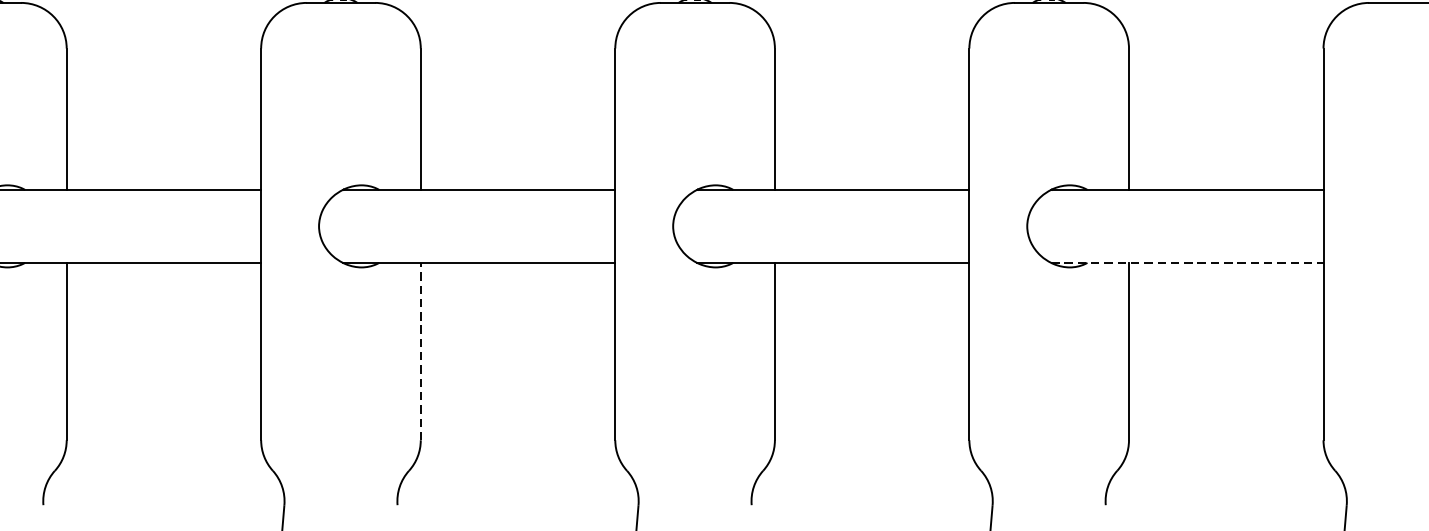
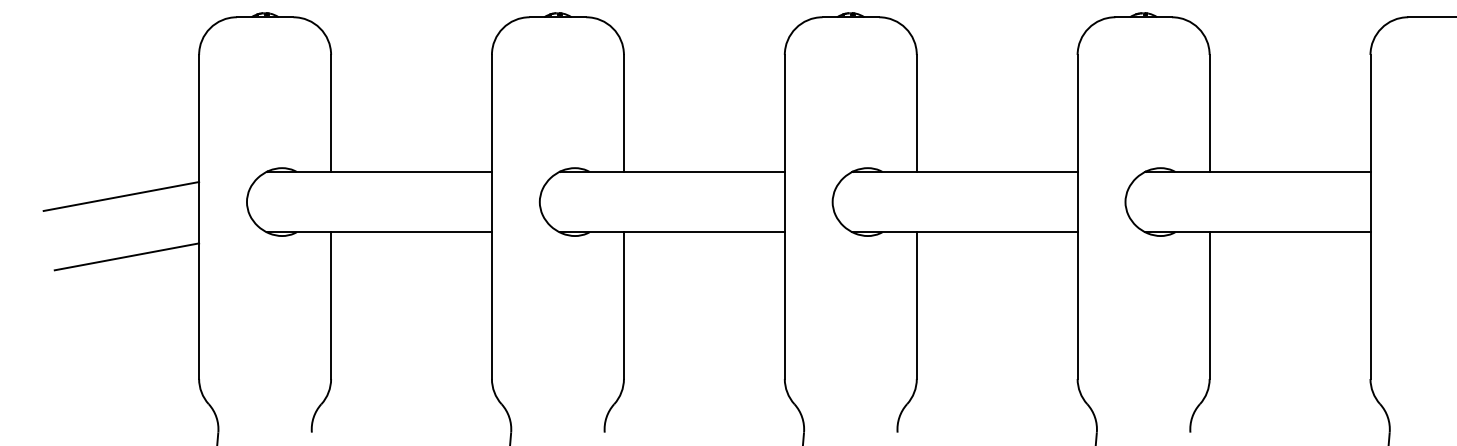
line: (1186, 263) -> (1257, 232), dashed -> solid
line: (420, 351) -> (623, 305), dashed -> solid

